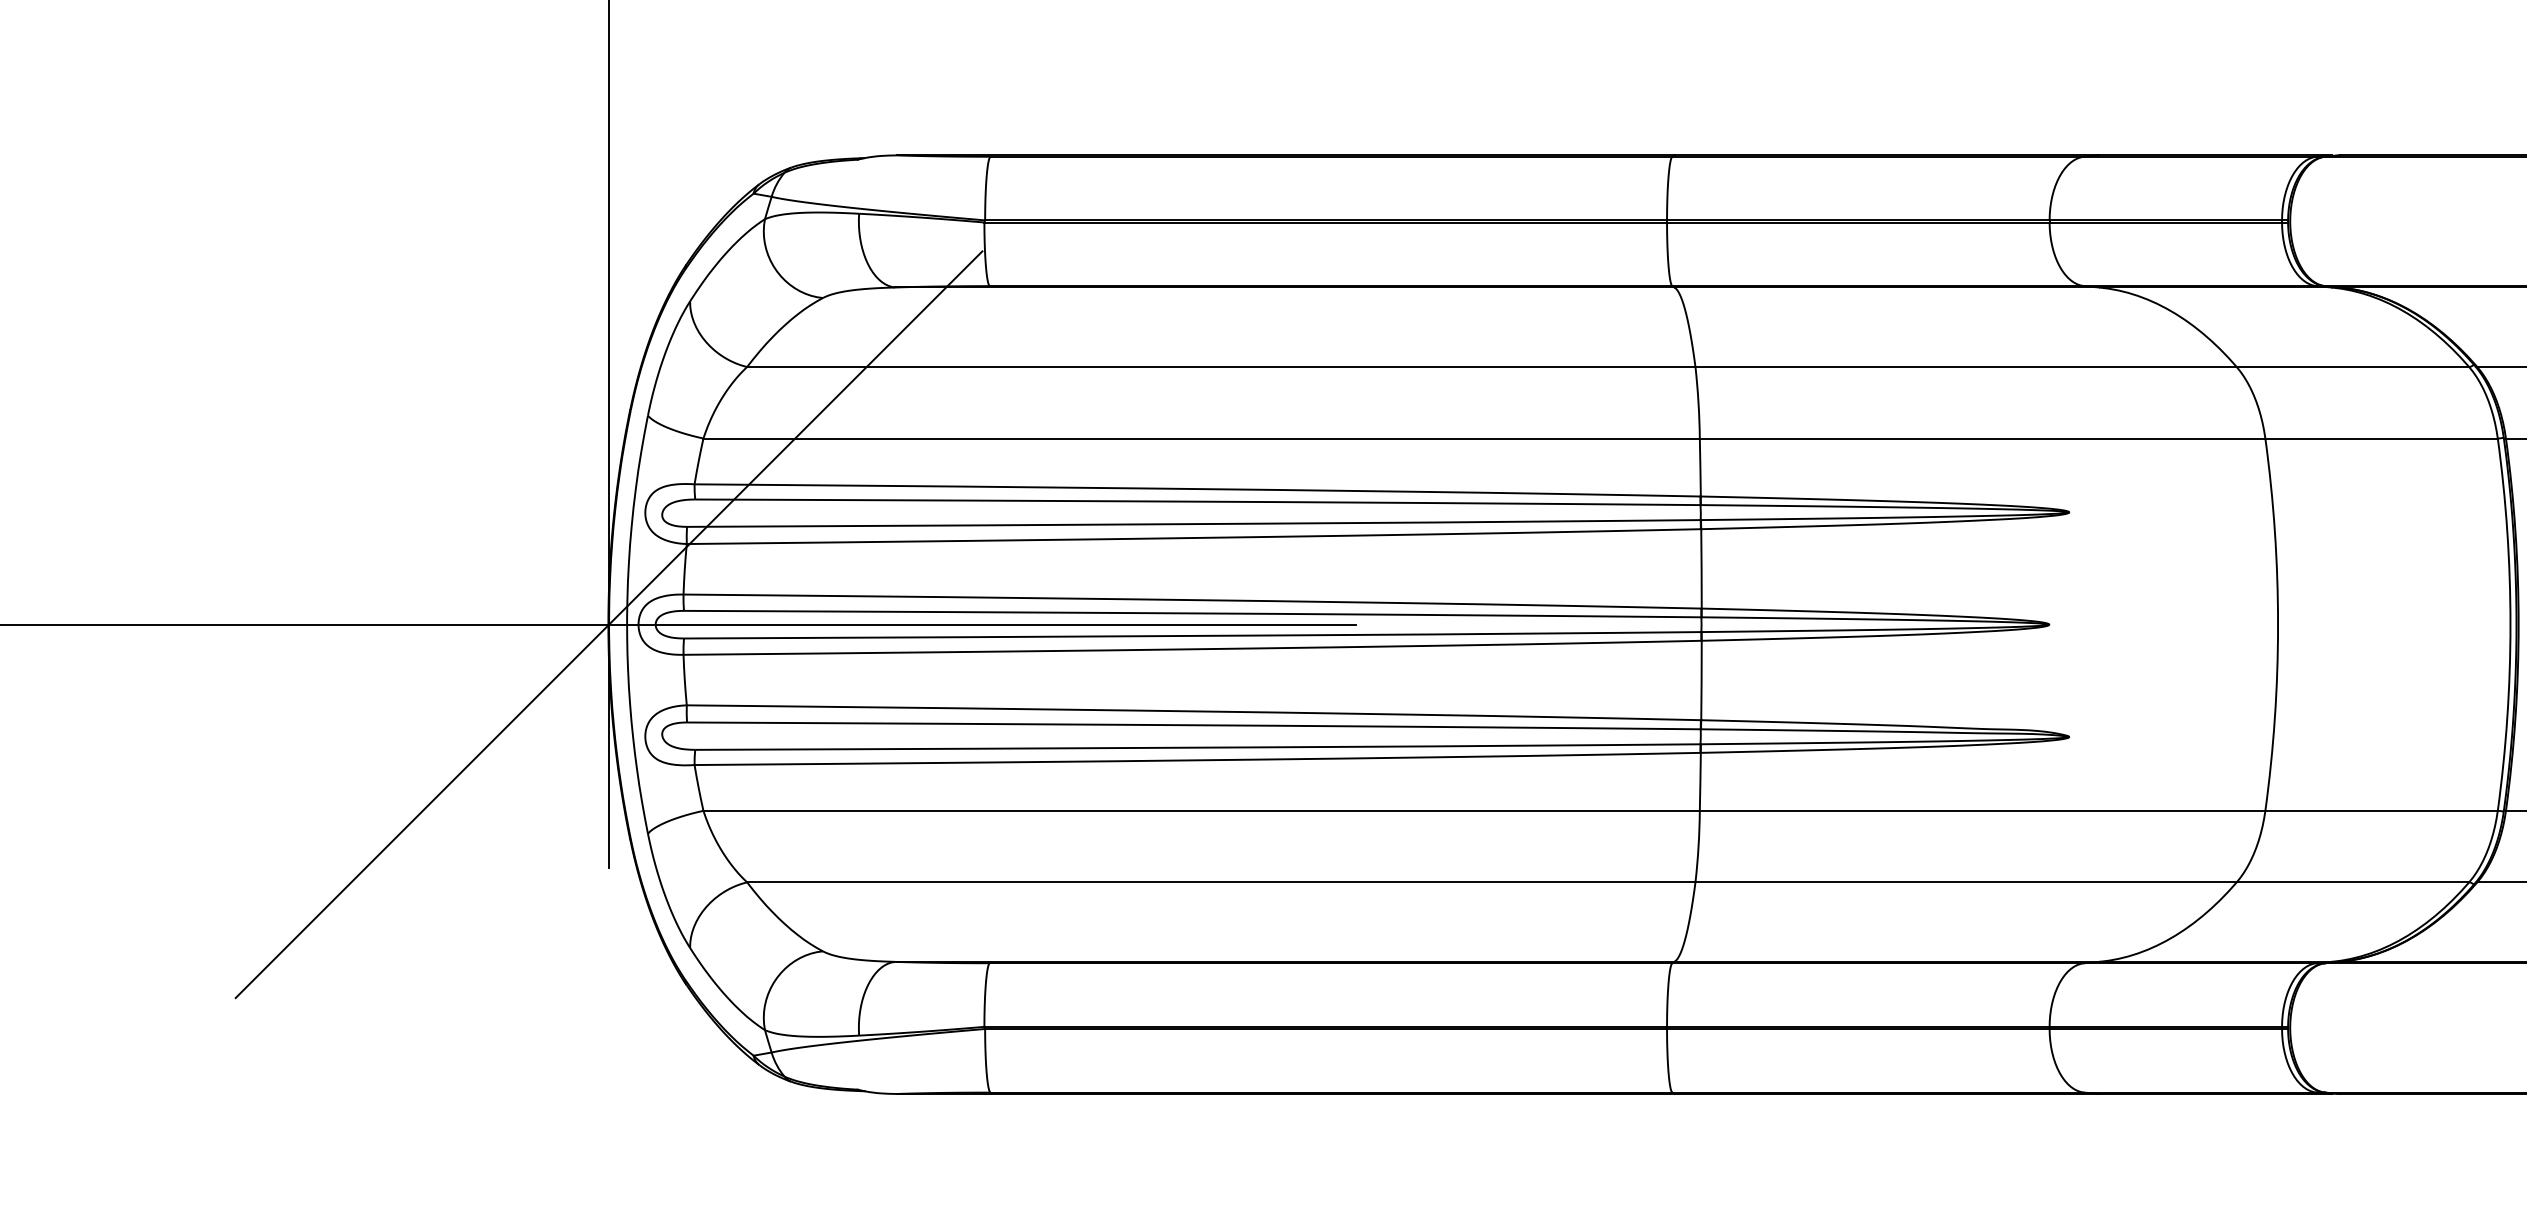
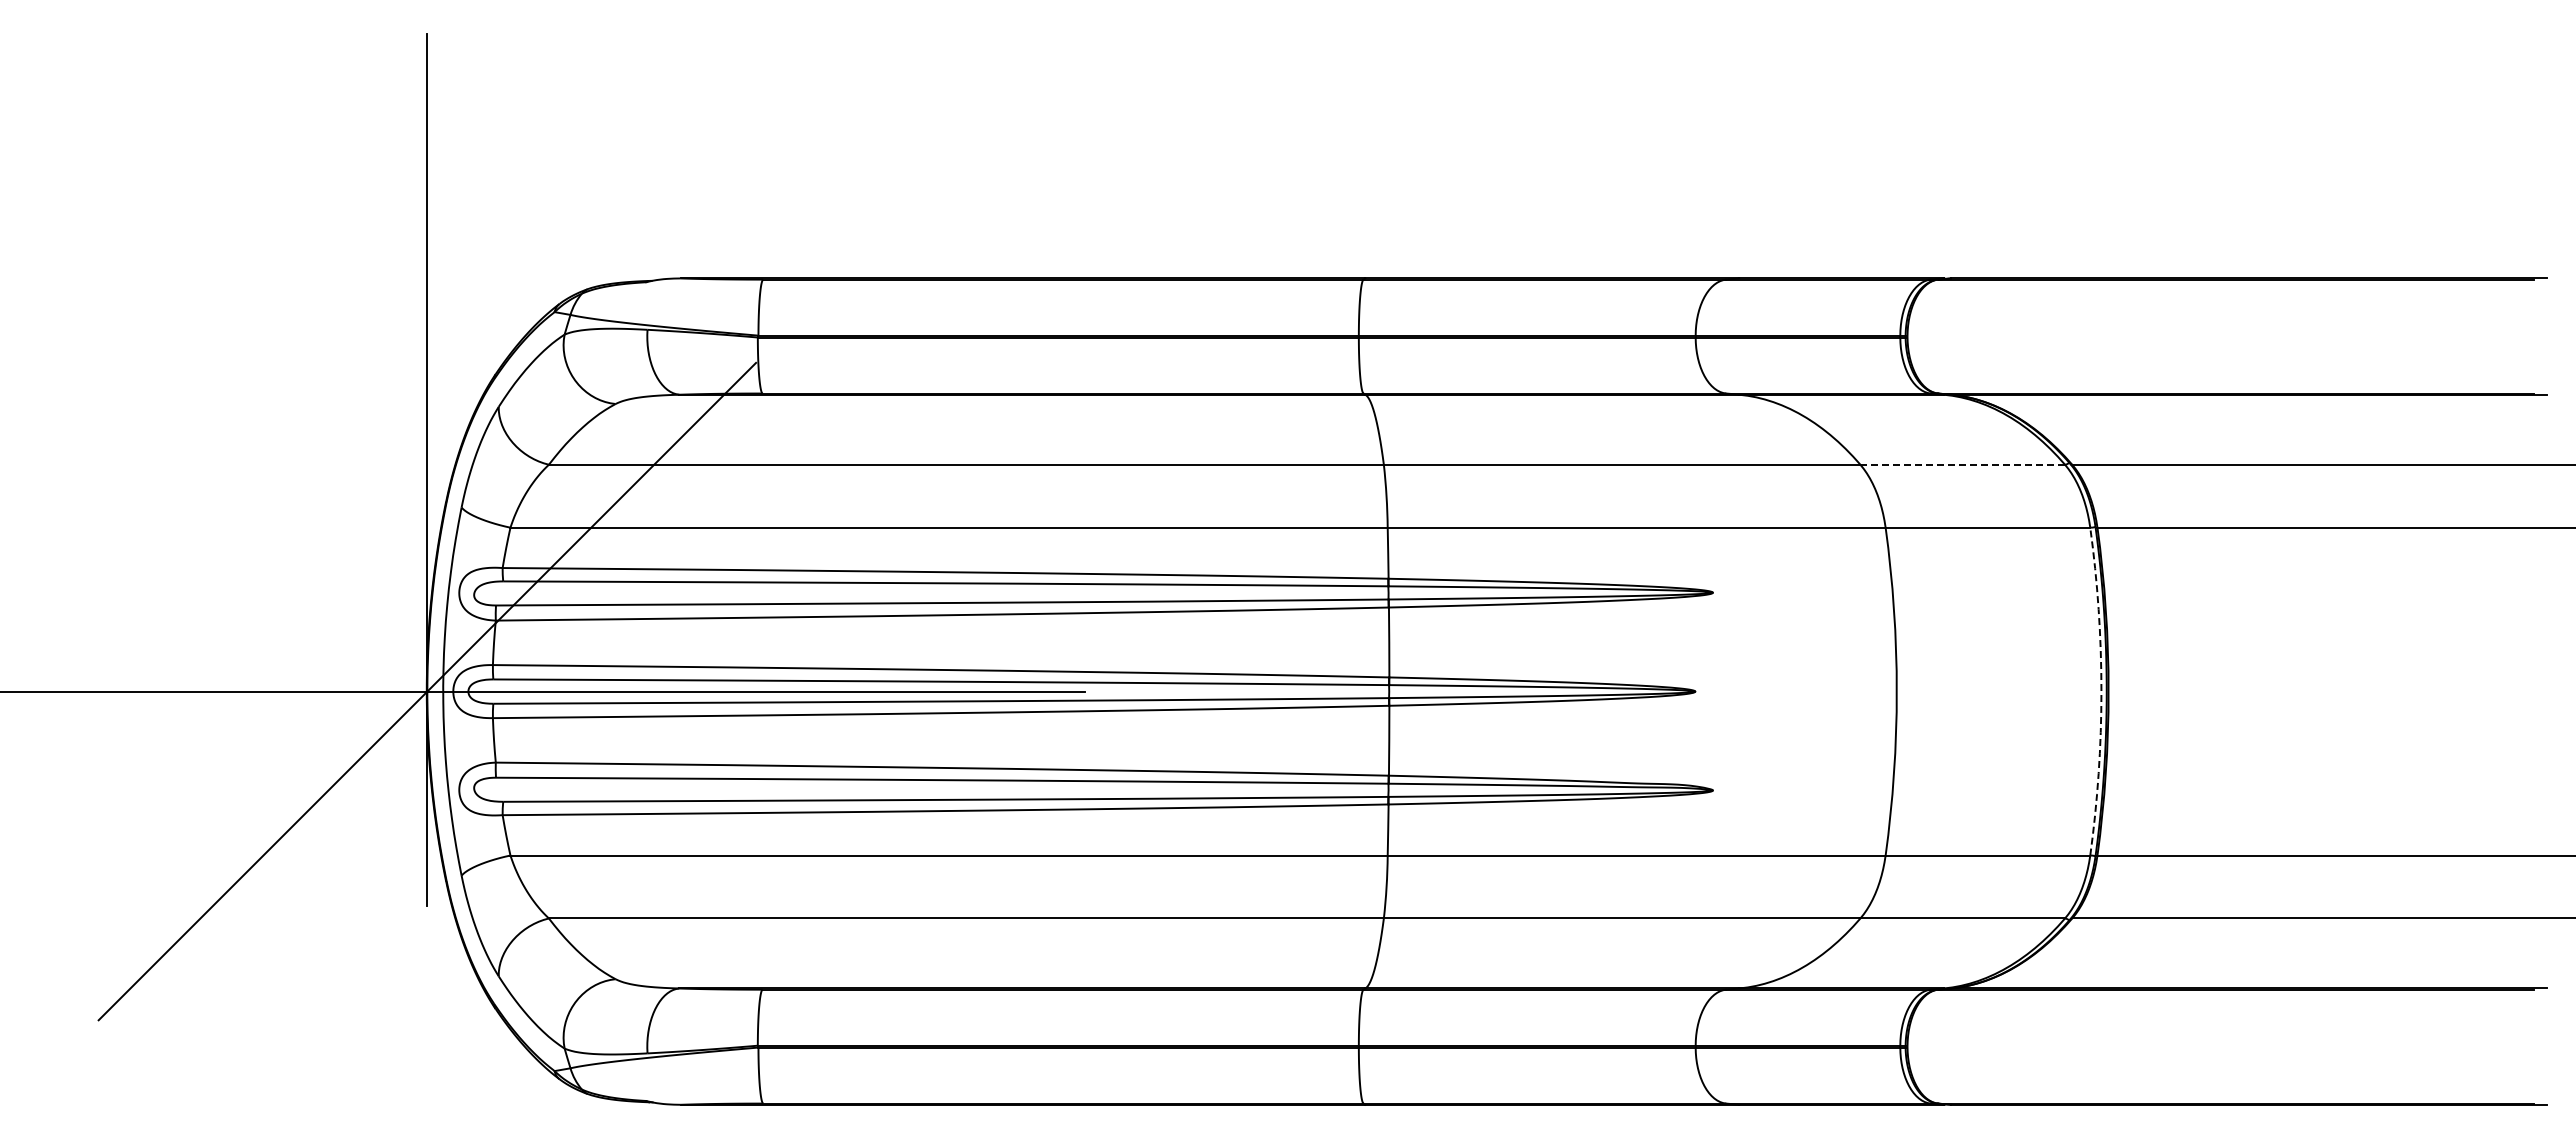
line: (2353, 366) -> (1963, 464), solid -> dashed
arc: (2510, 624) -> (2101, 691), solid -> dashed

